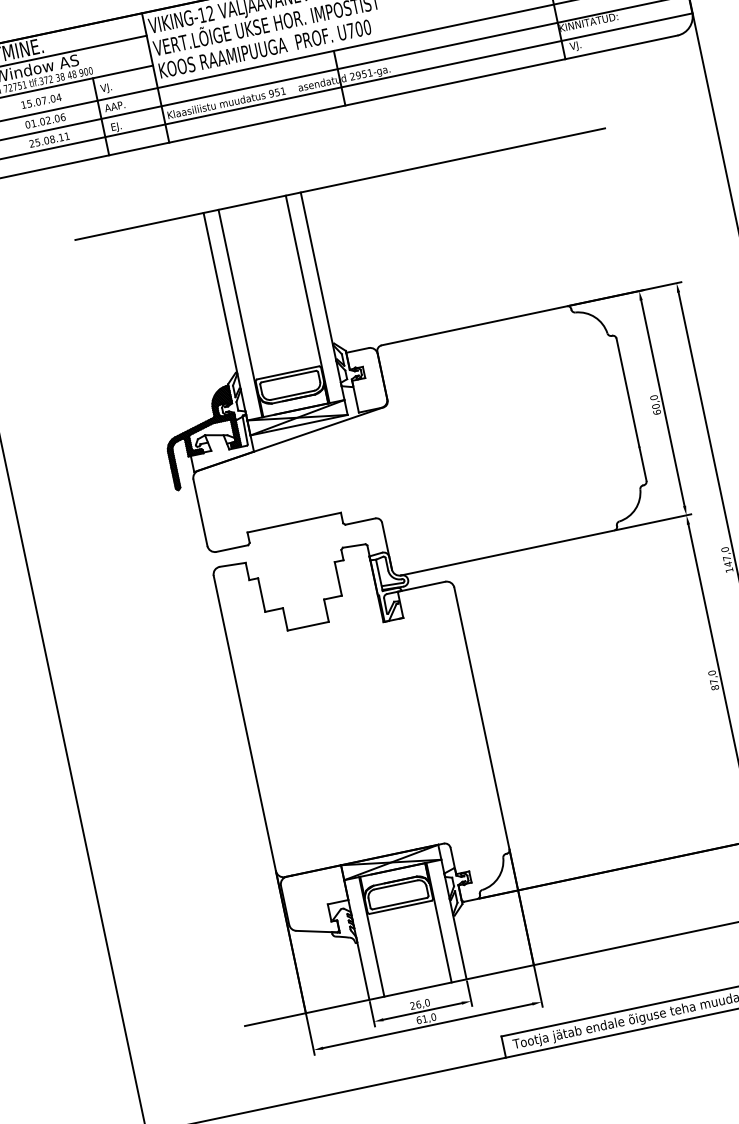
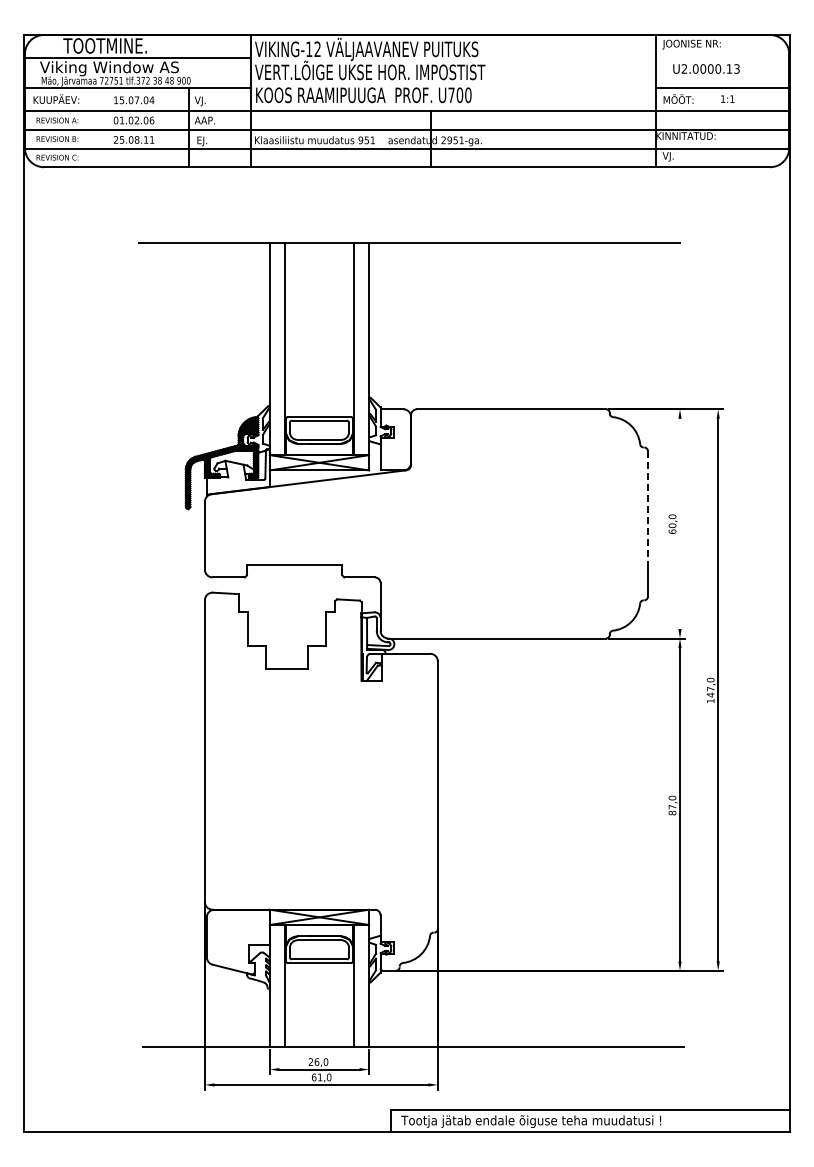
line: (627, 393) -> (647, 507), solid -> dashed
line: (663, 402) -> (680, 523), removed

